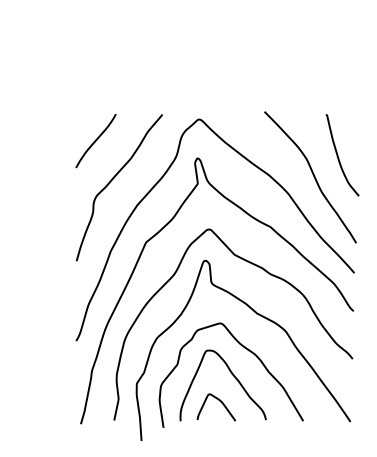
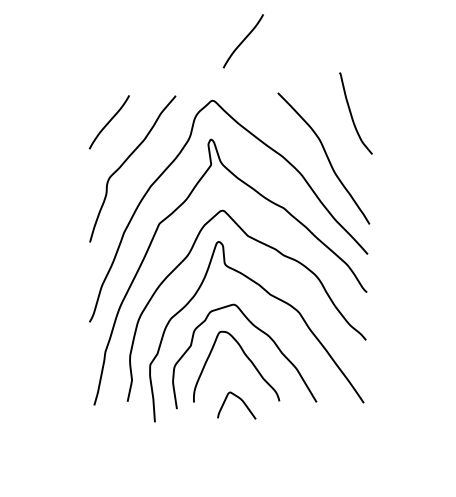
curve: (229, 60) -> (242, 41), added
curve: (339, 157) -> (352, 115), moved
curve: (220, 402) -> (240, 400), moved

